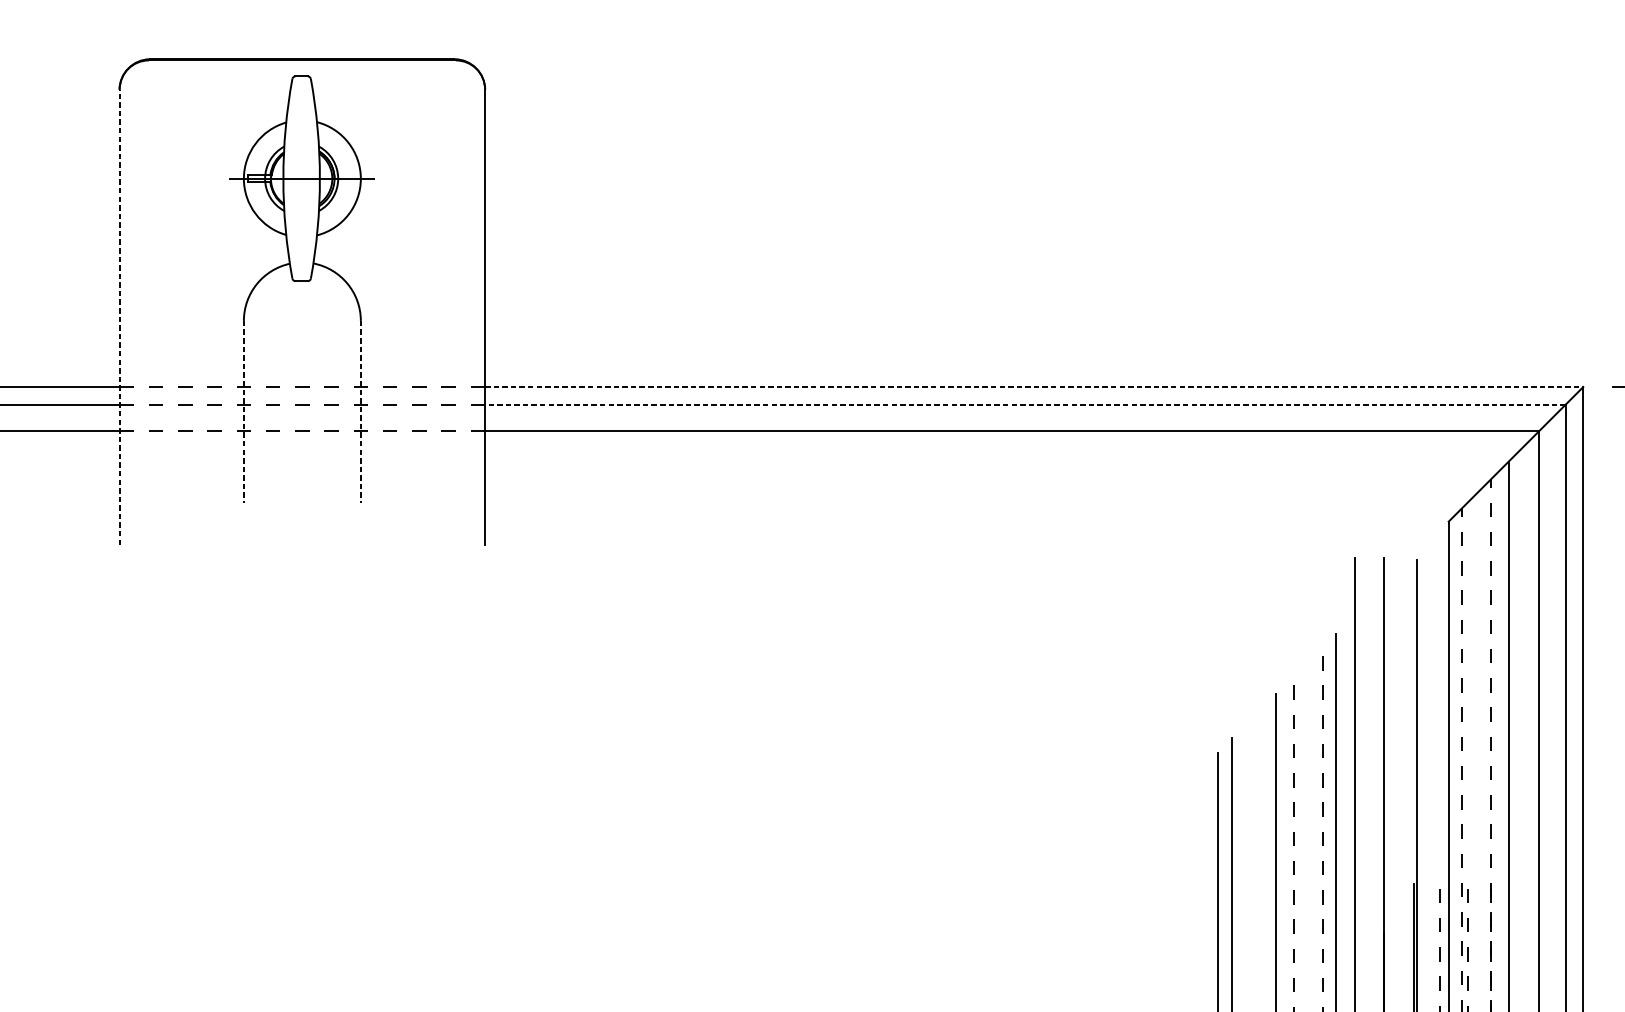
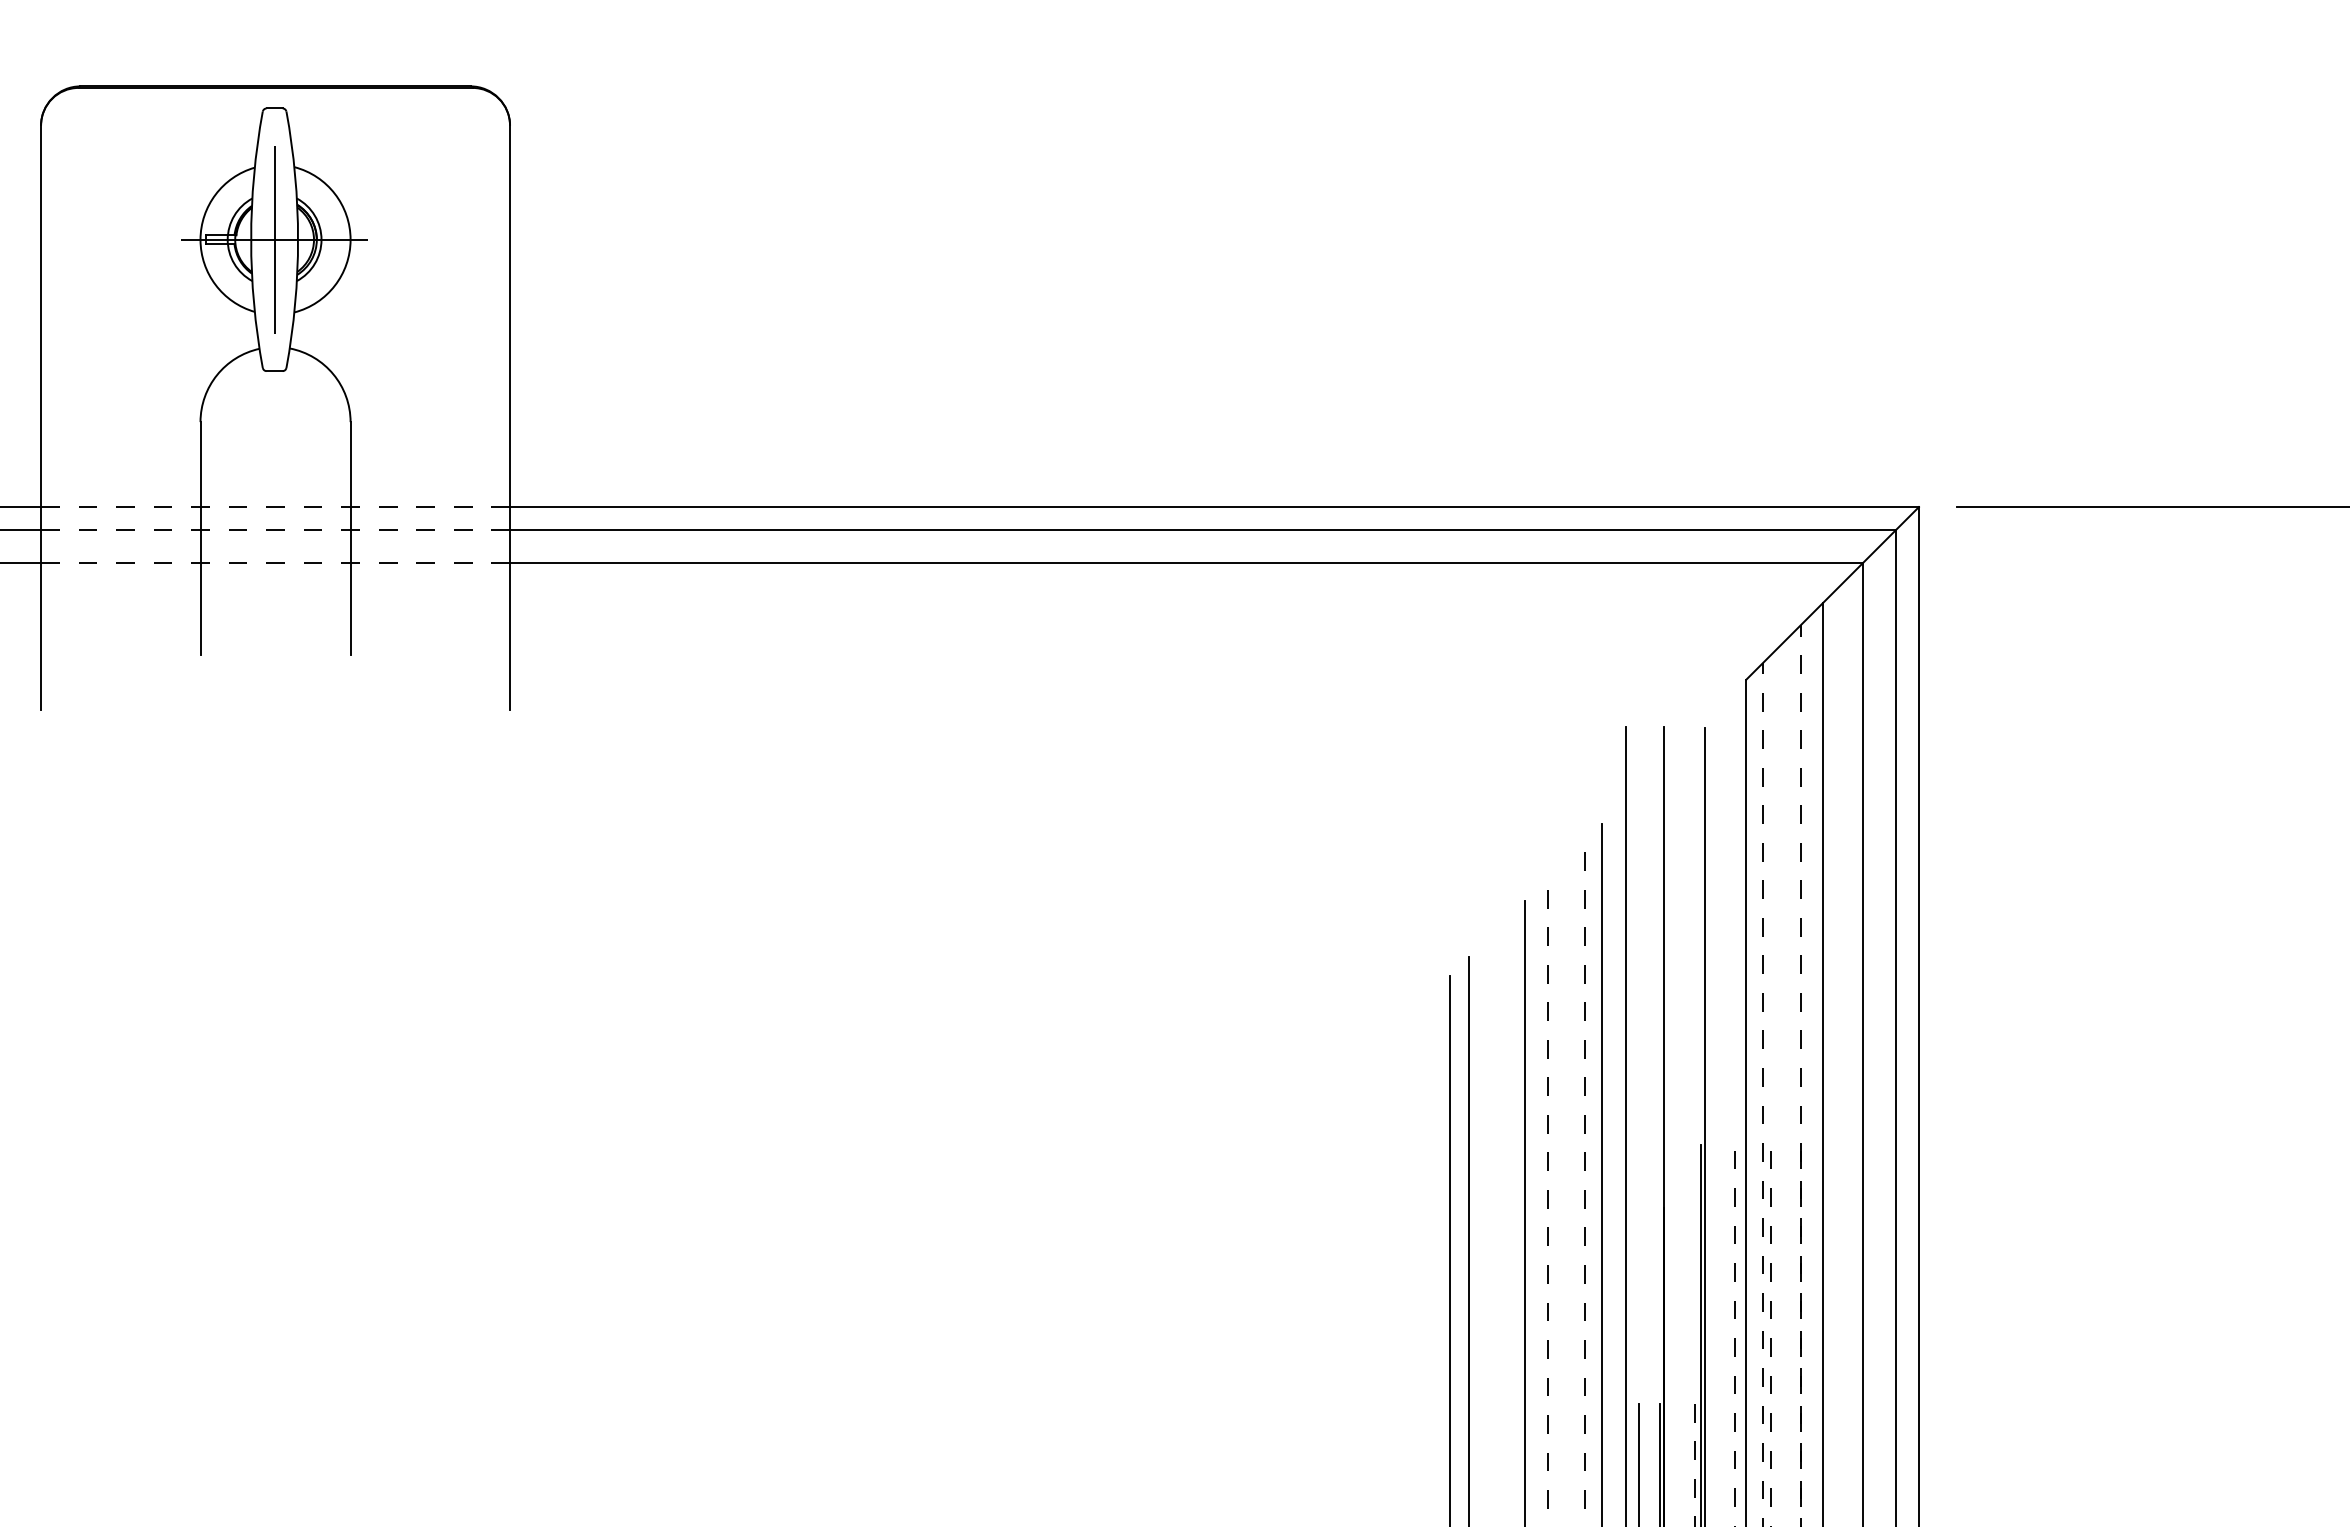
line: (301, 178) -> (274, 239), added
line: (119, 317) -> (41, 417), dashed -> solid
line: (1034, 387) -> (1215, 507), dashed -> solid
line: (1024, 404) -> (1202, 529), dashed -> solid
line: (243, 411) -> (200, 538), dashed -> solid
line: (360, 411) -> (350, 538), dashed -> solid

